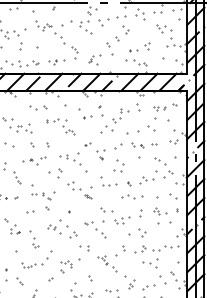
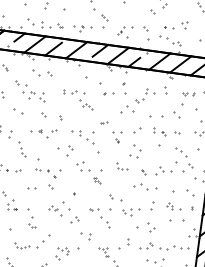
part: (109, 48) -> (146, 33), moved
part: (38, 107) -> (42, 73), moved
part: (108, 181) -> (121, 166), size x0.6

